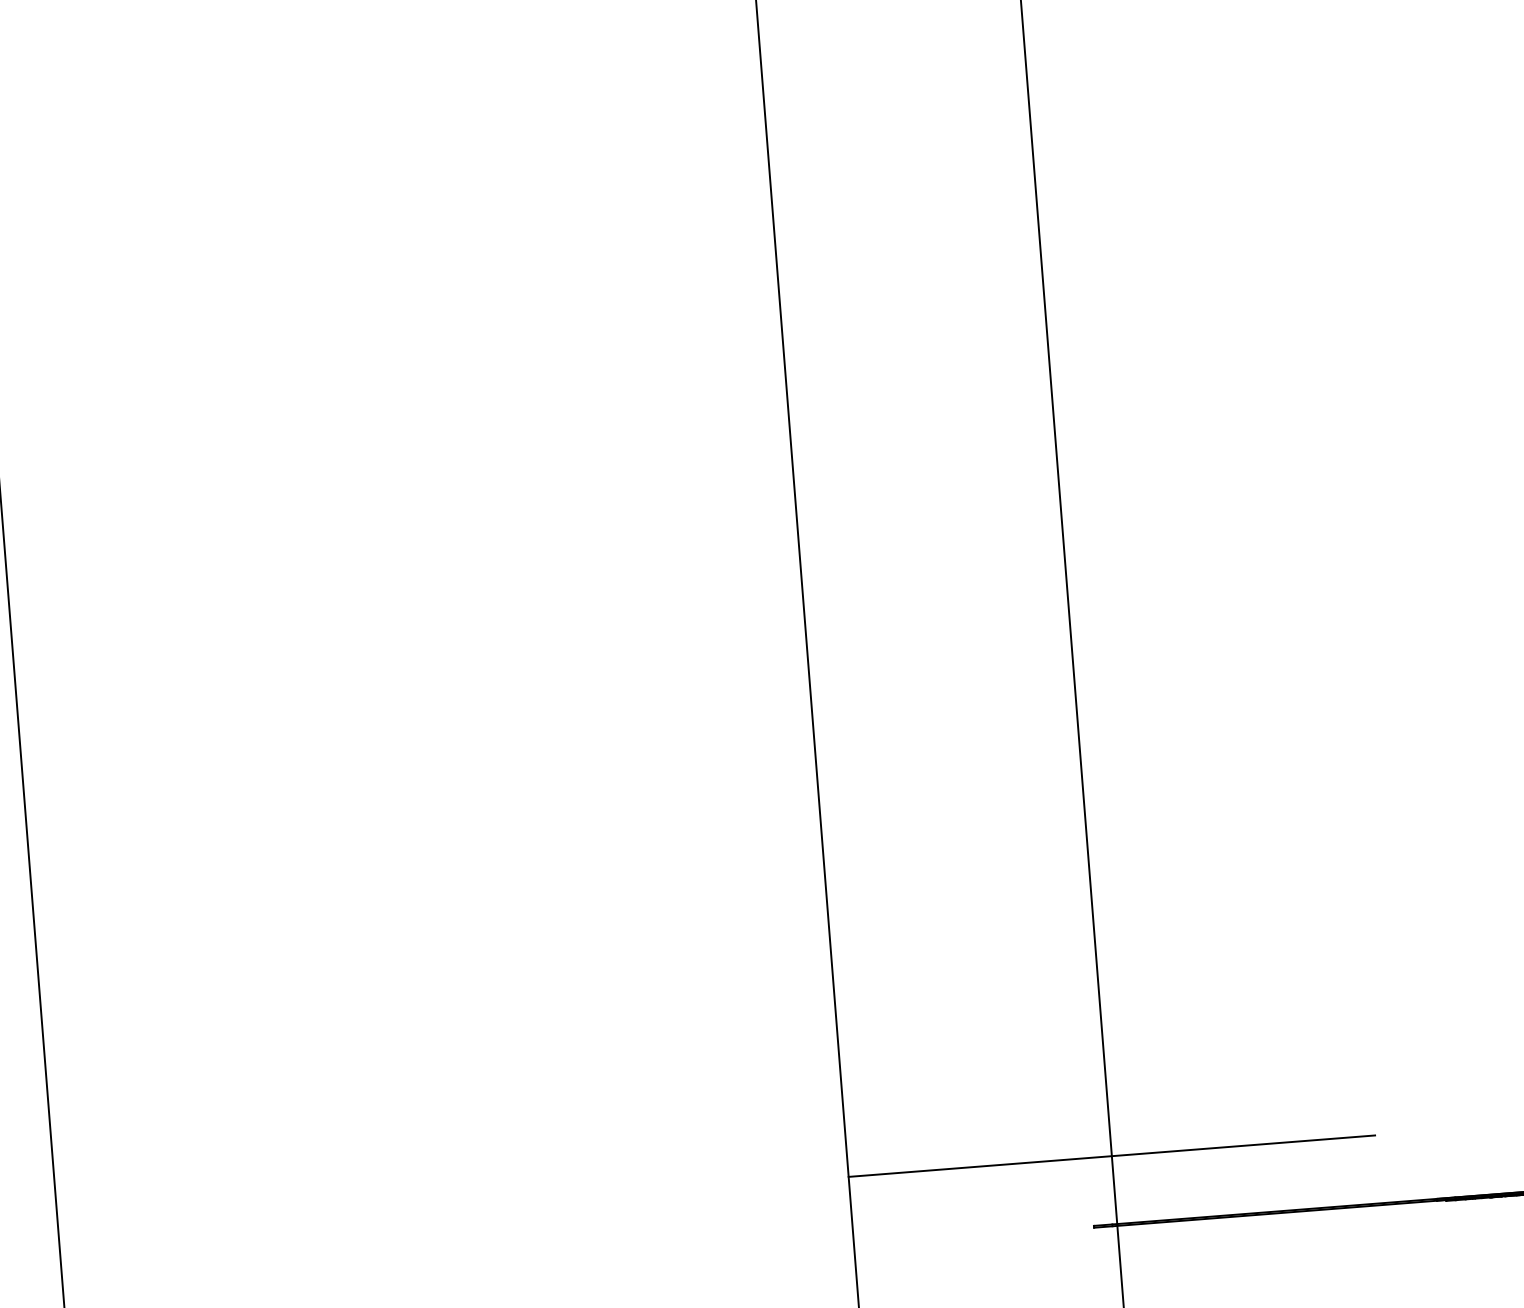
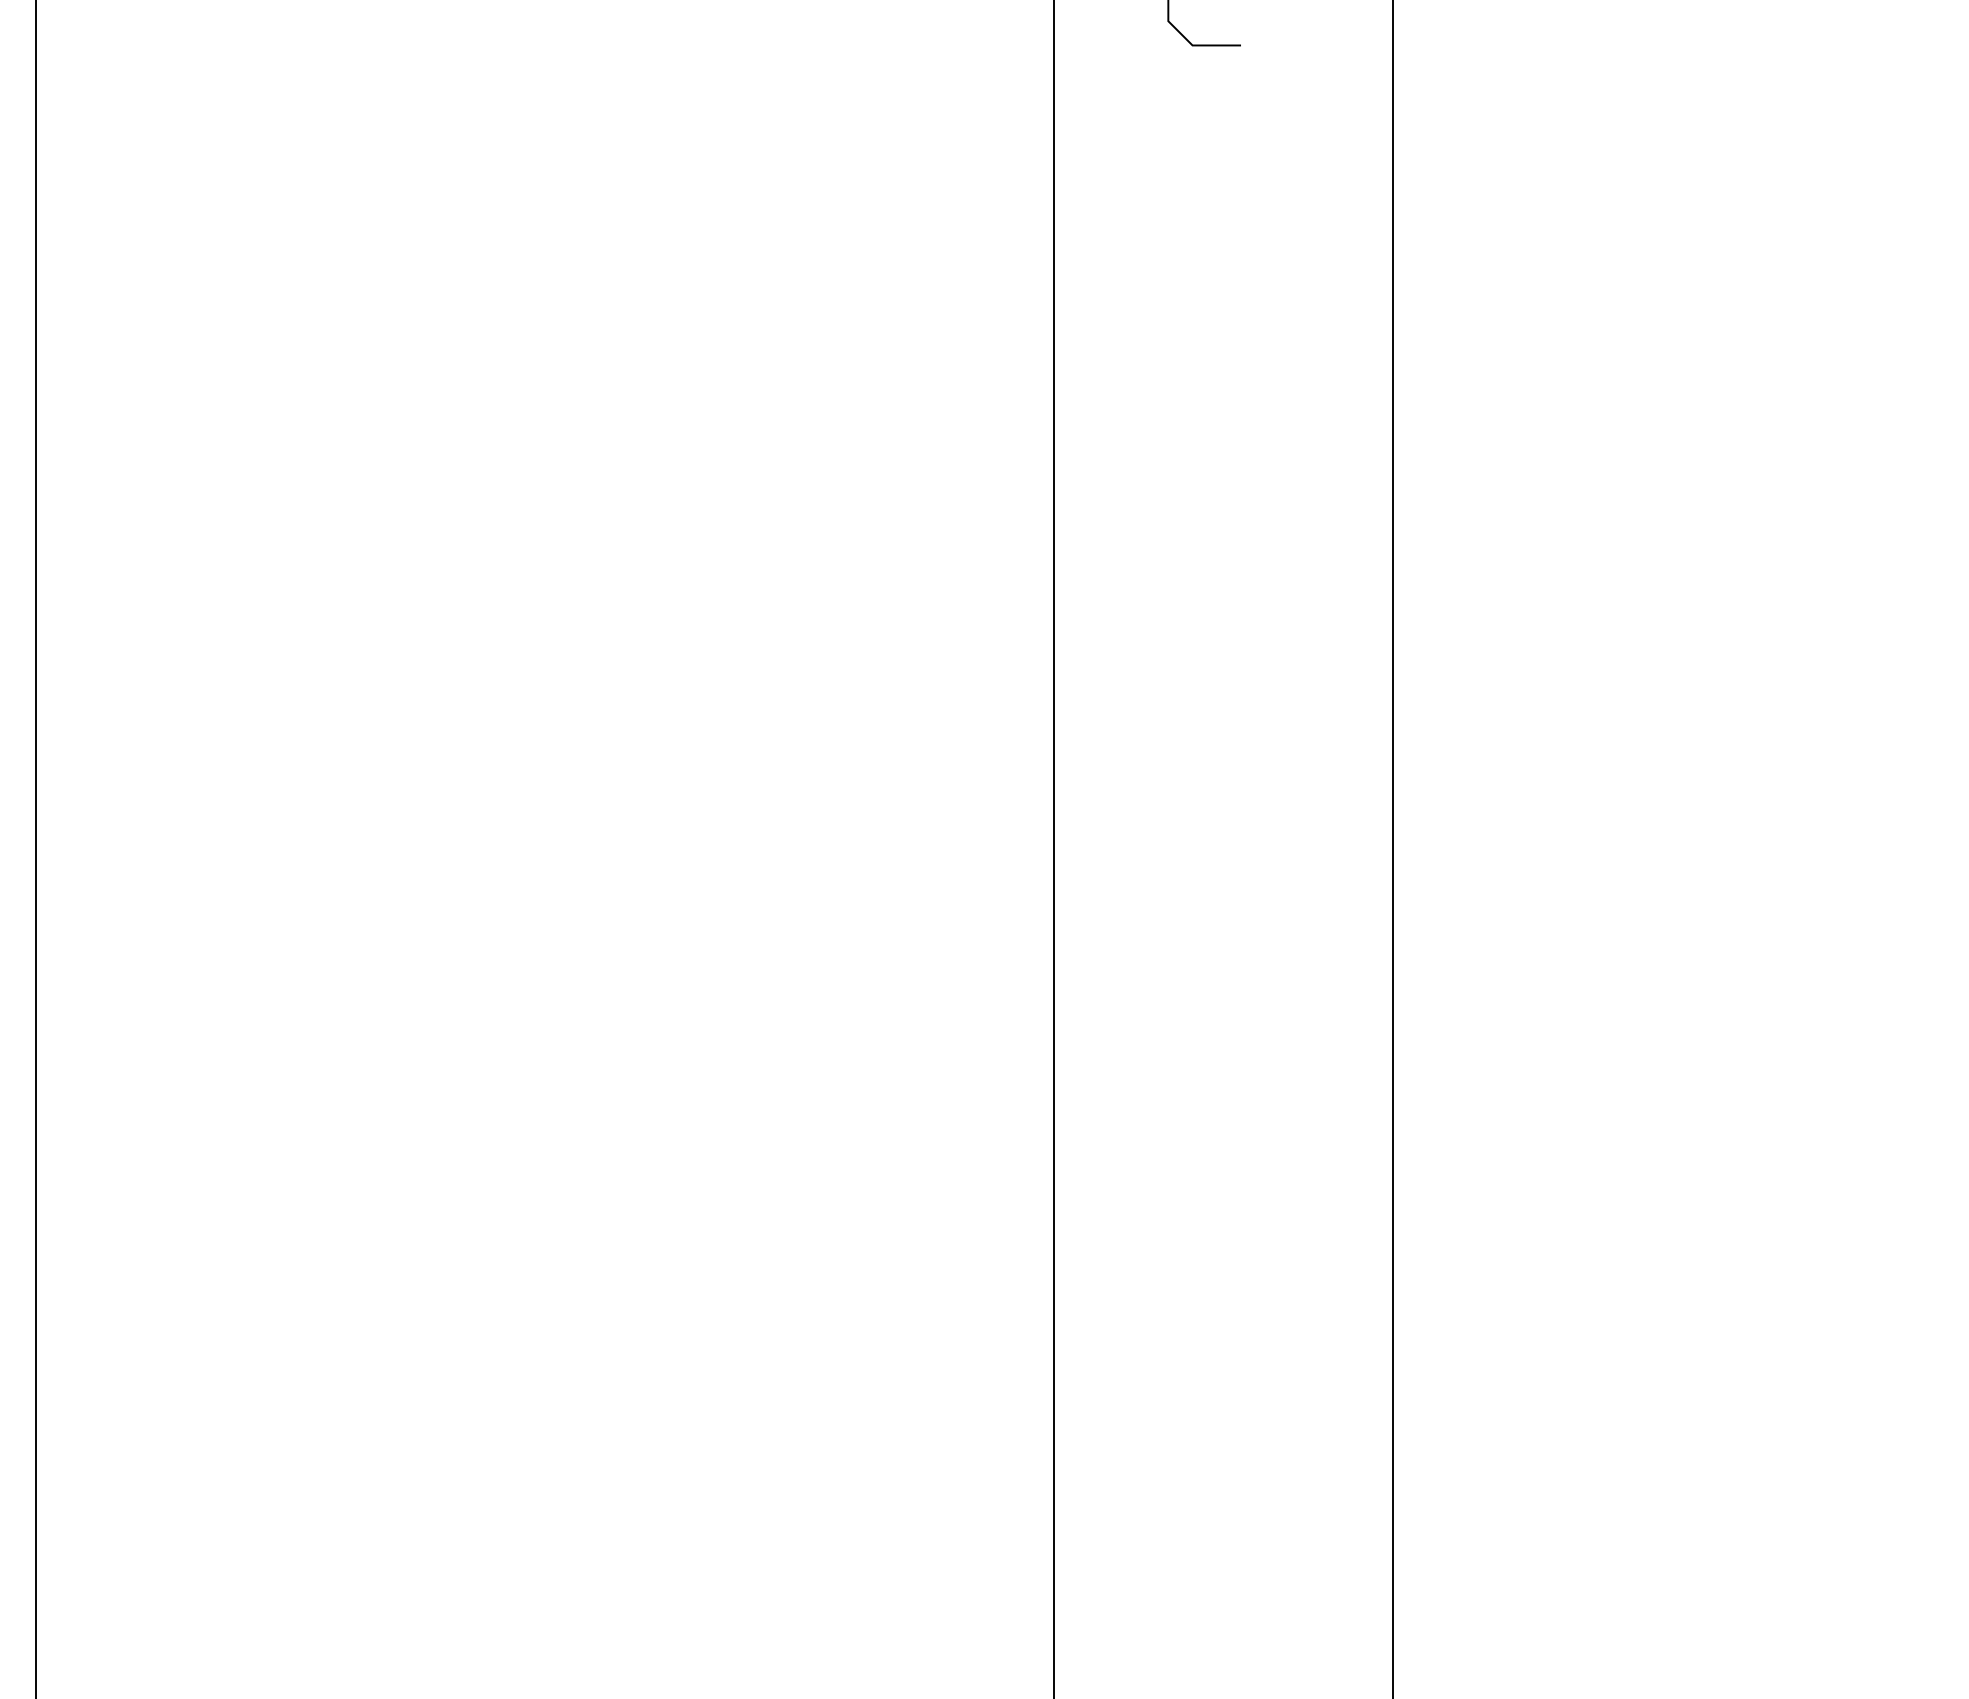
line: (1111, 1156) -> (1392, 1656), removed

